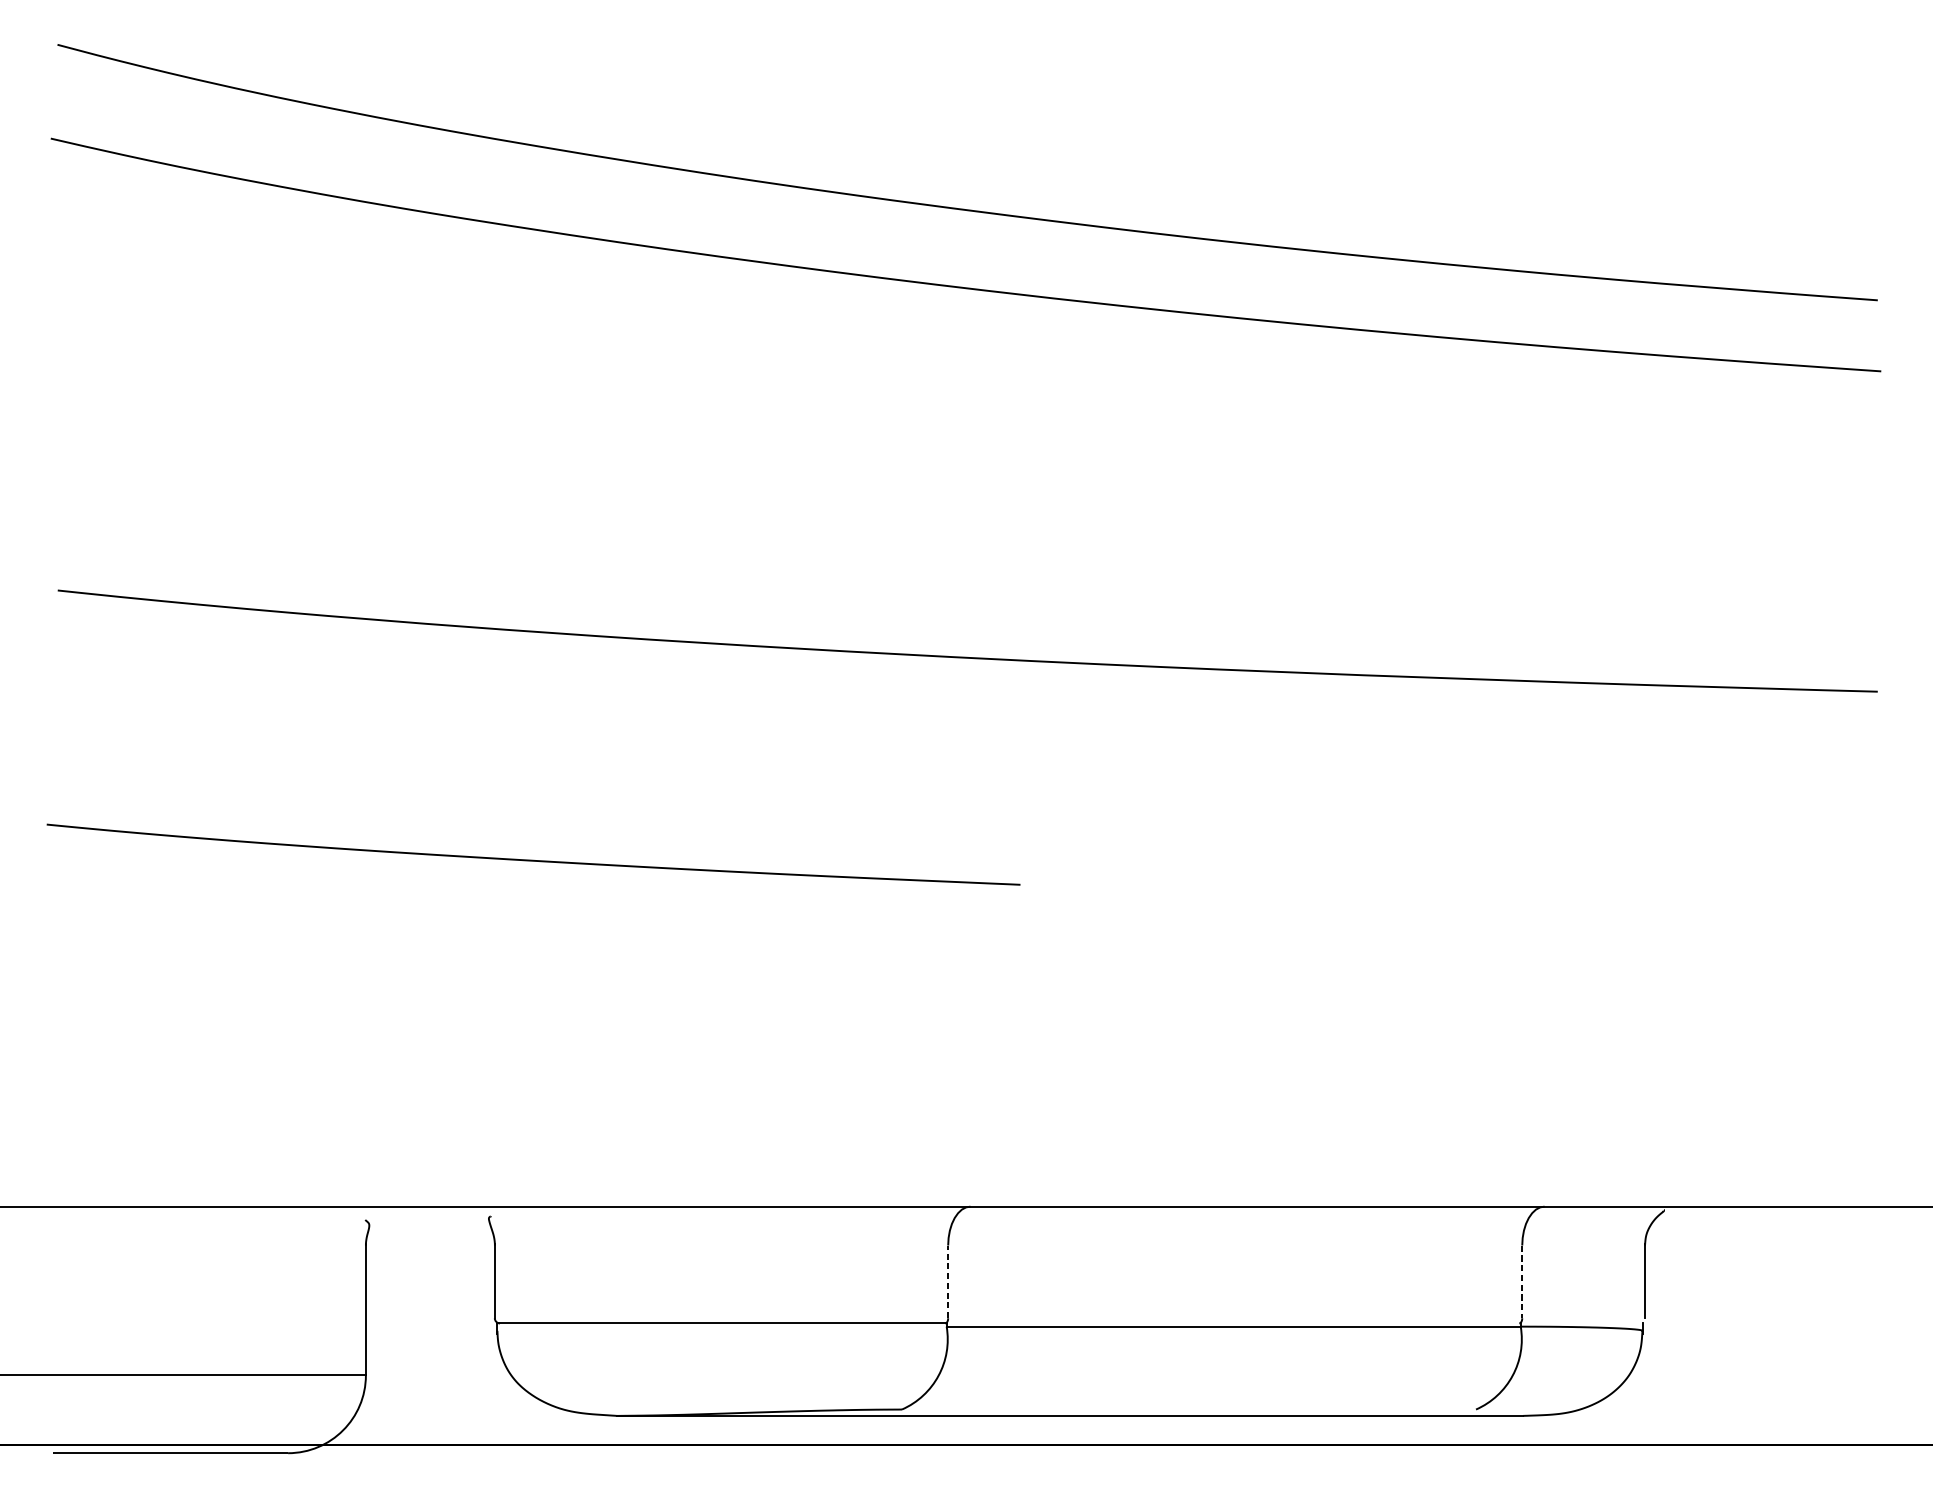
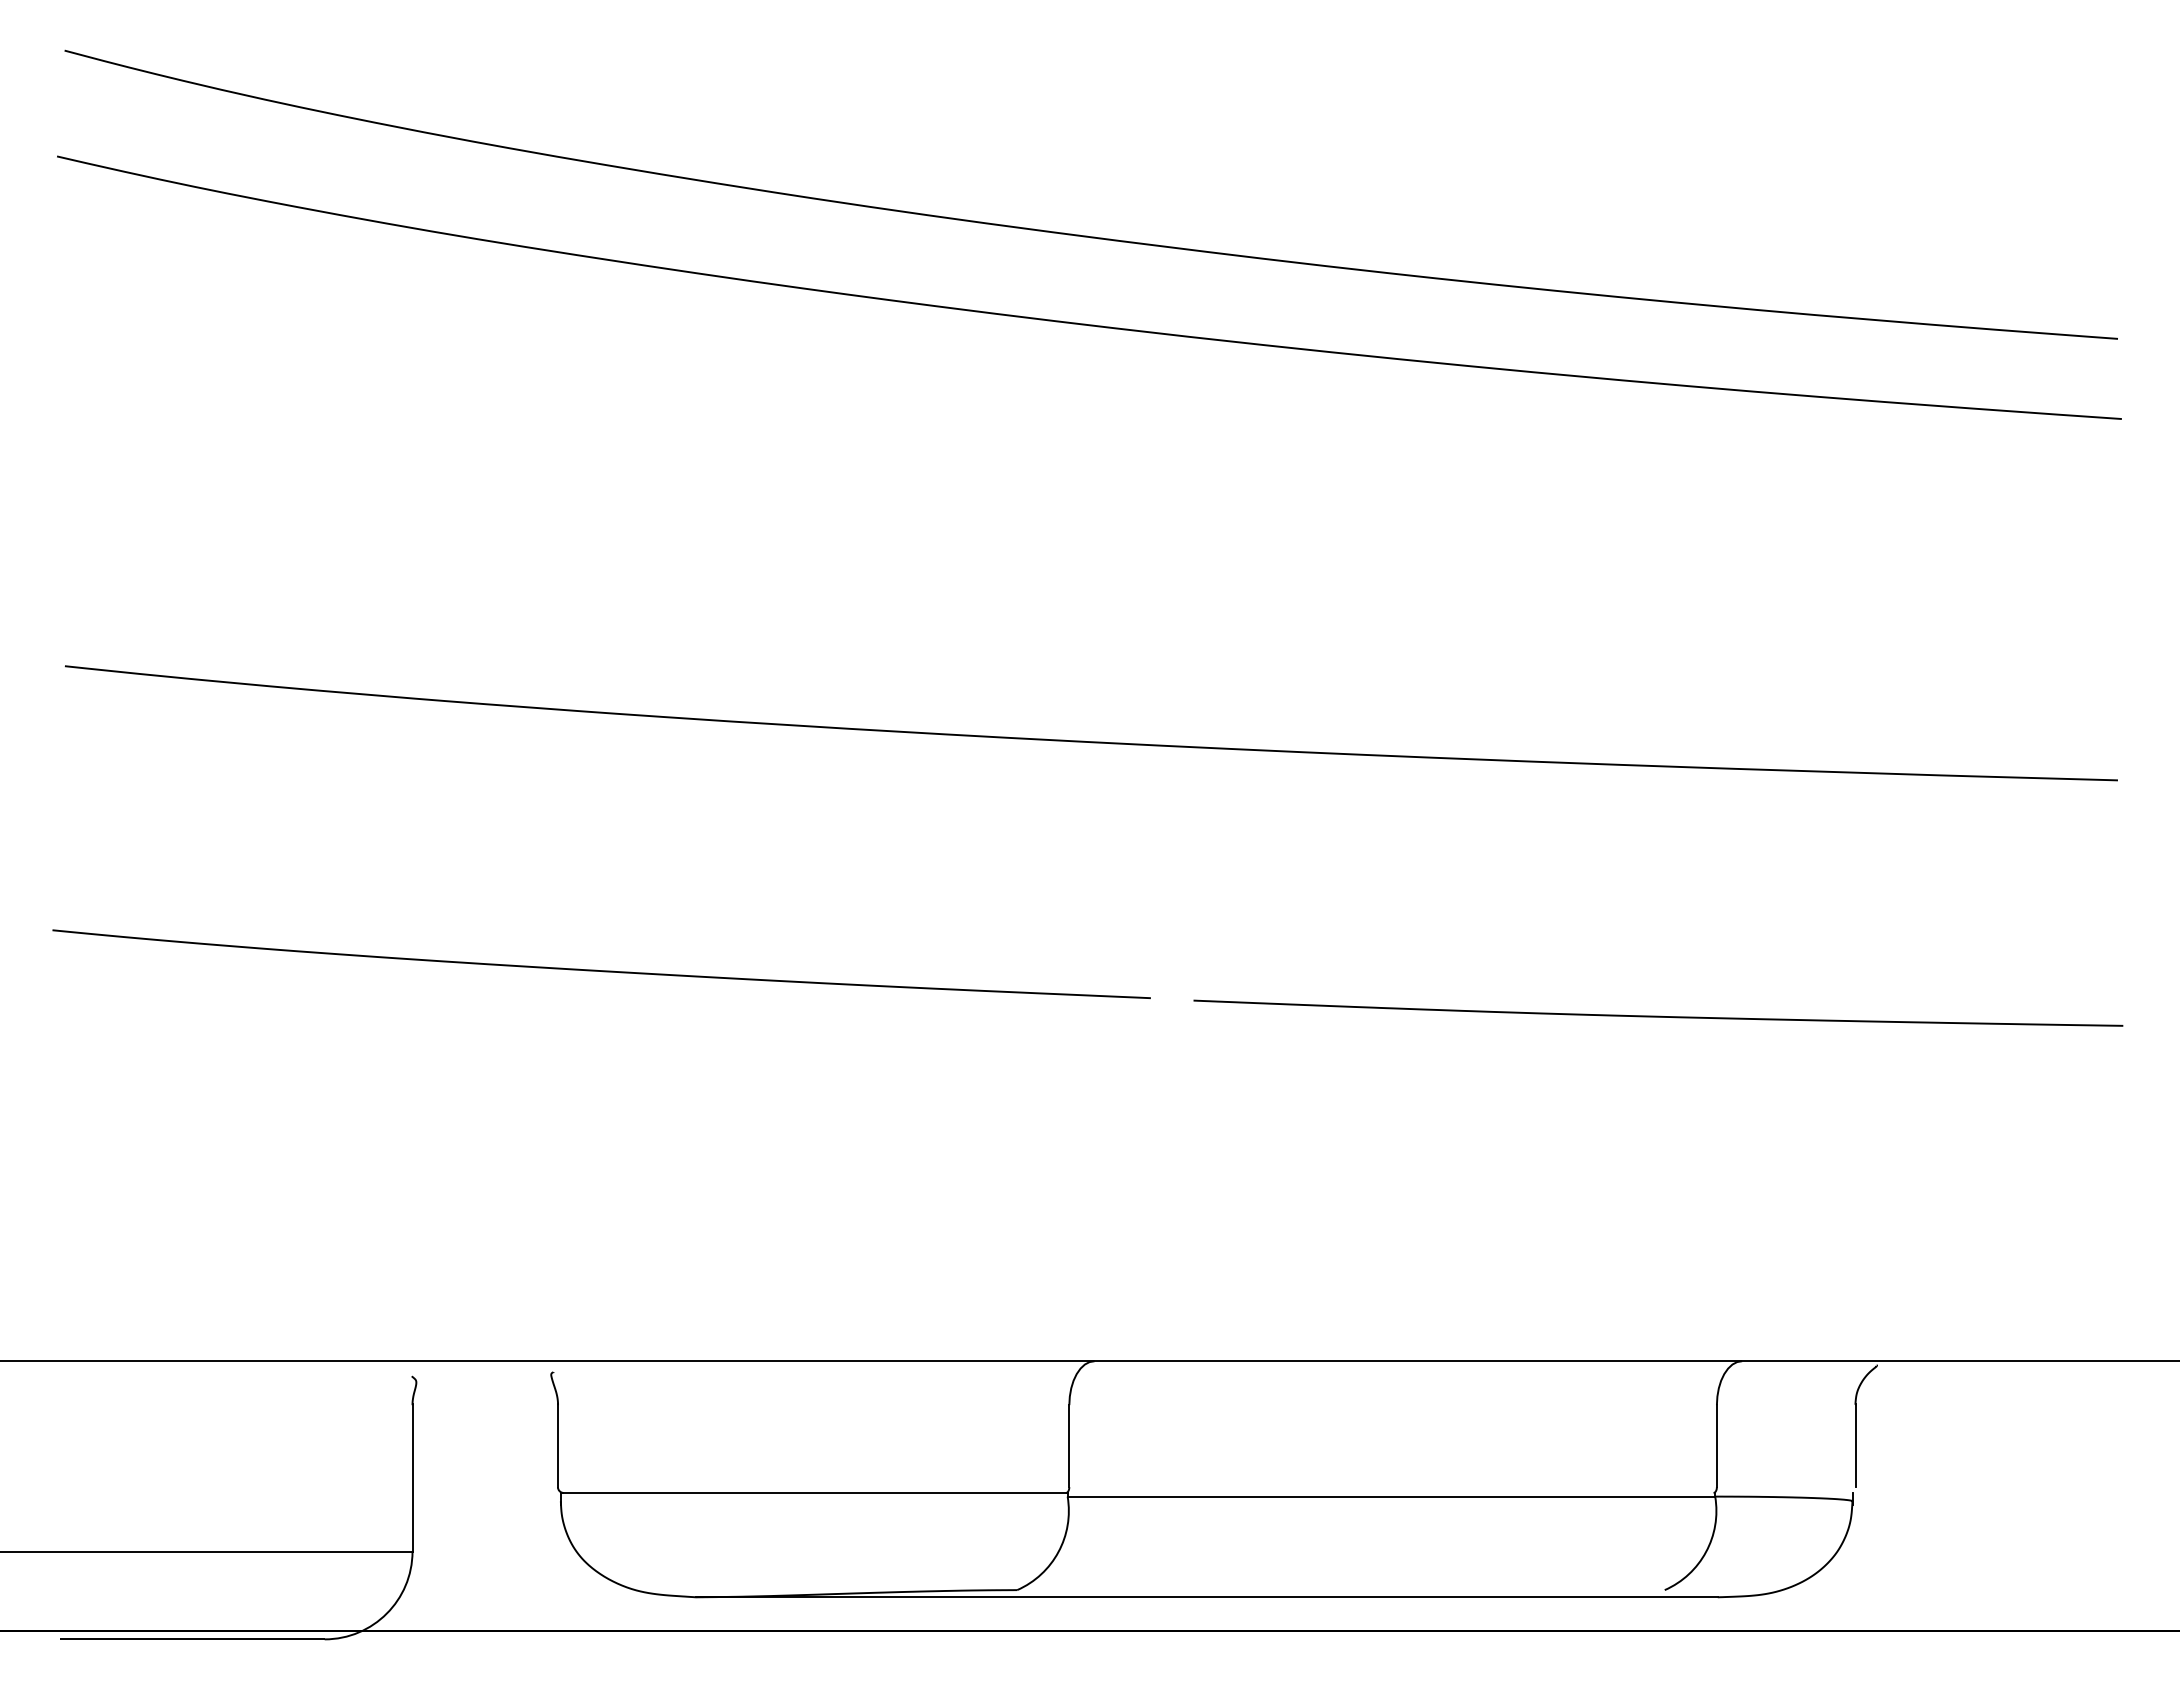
curve: (1470, 900) -> (1658, 1015), added
line: (948, 1282) -> (1069, 1446), dashed -> solid
line: (1521, 1282) -> (1716, 1446), dashed -> solid

